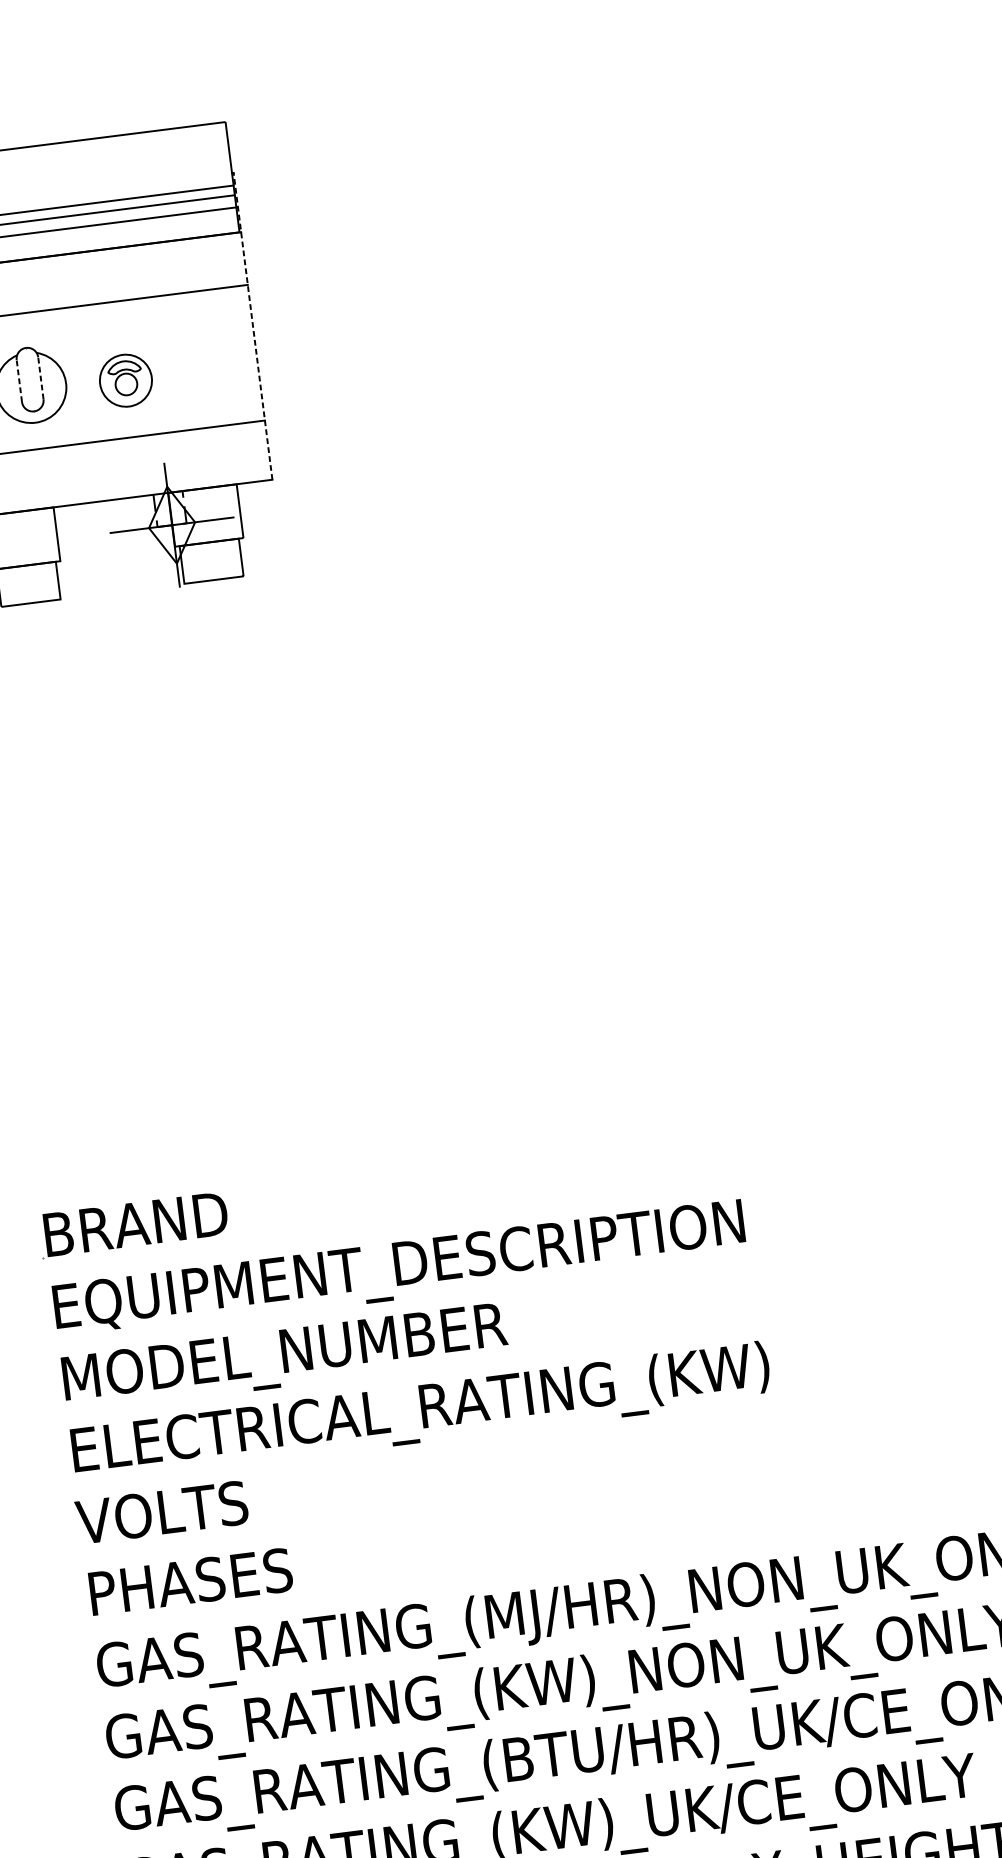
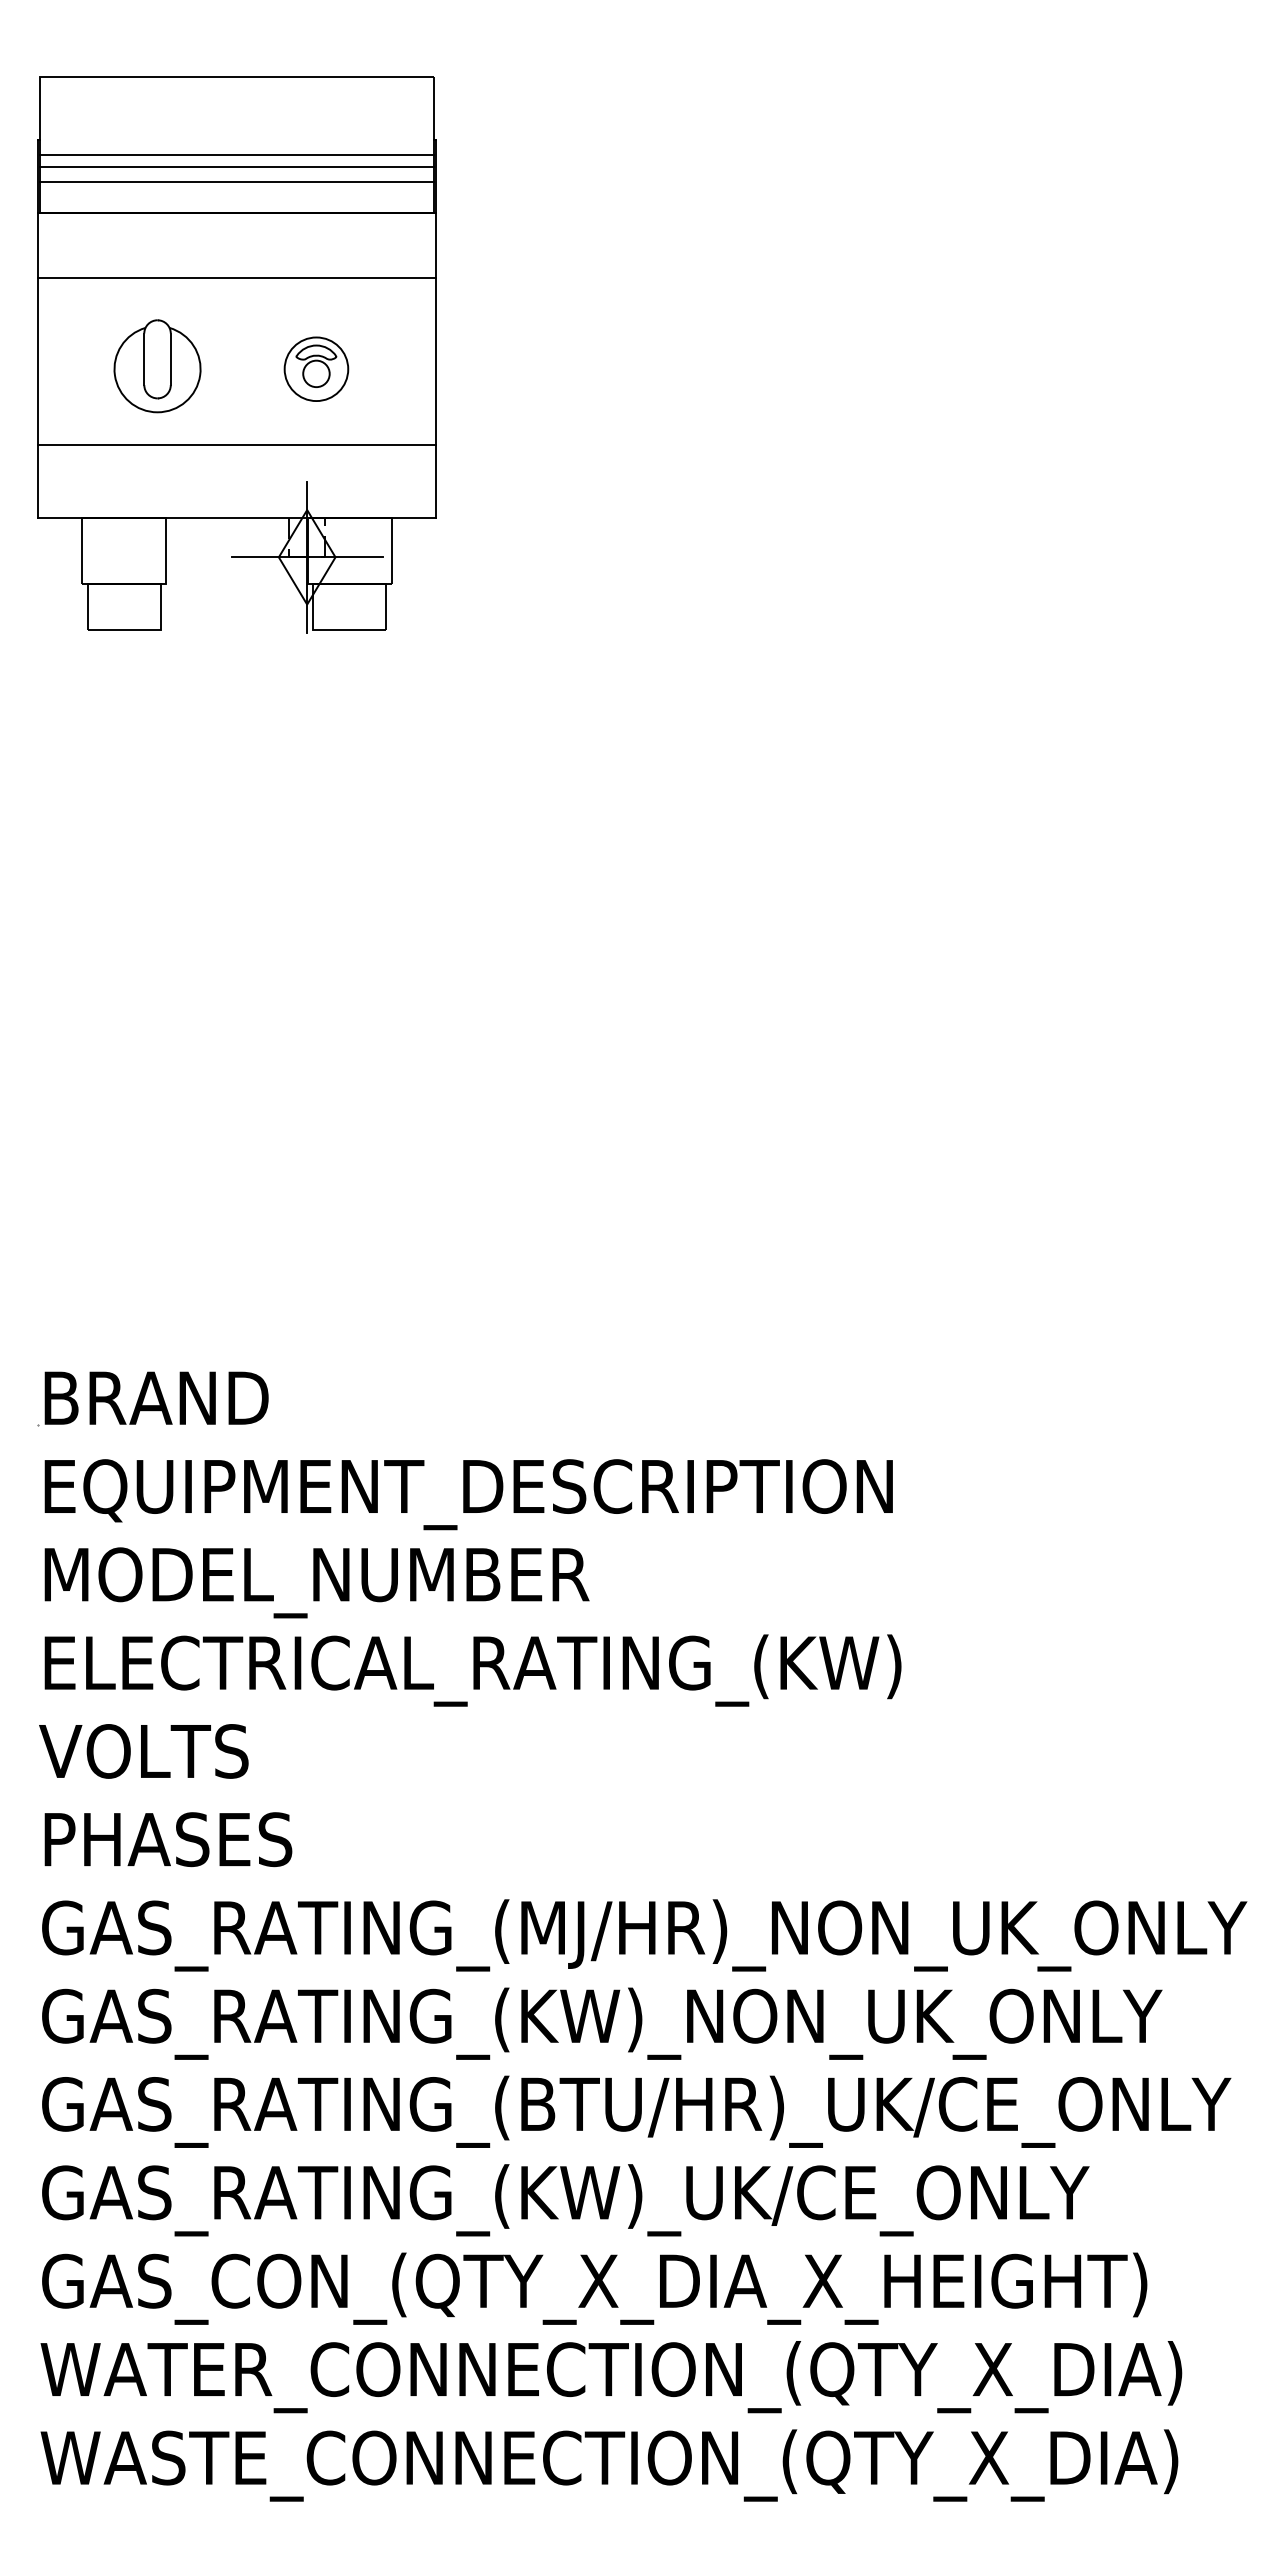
line: (252, 326) -> (435, 328), dashed -> solid
line: (40, 378) -> (170, 359), dashed -> solid
part: (125, 380) -> (316, 368), moved
line: (19, 381) -> (144, 359), dashed -> solid

